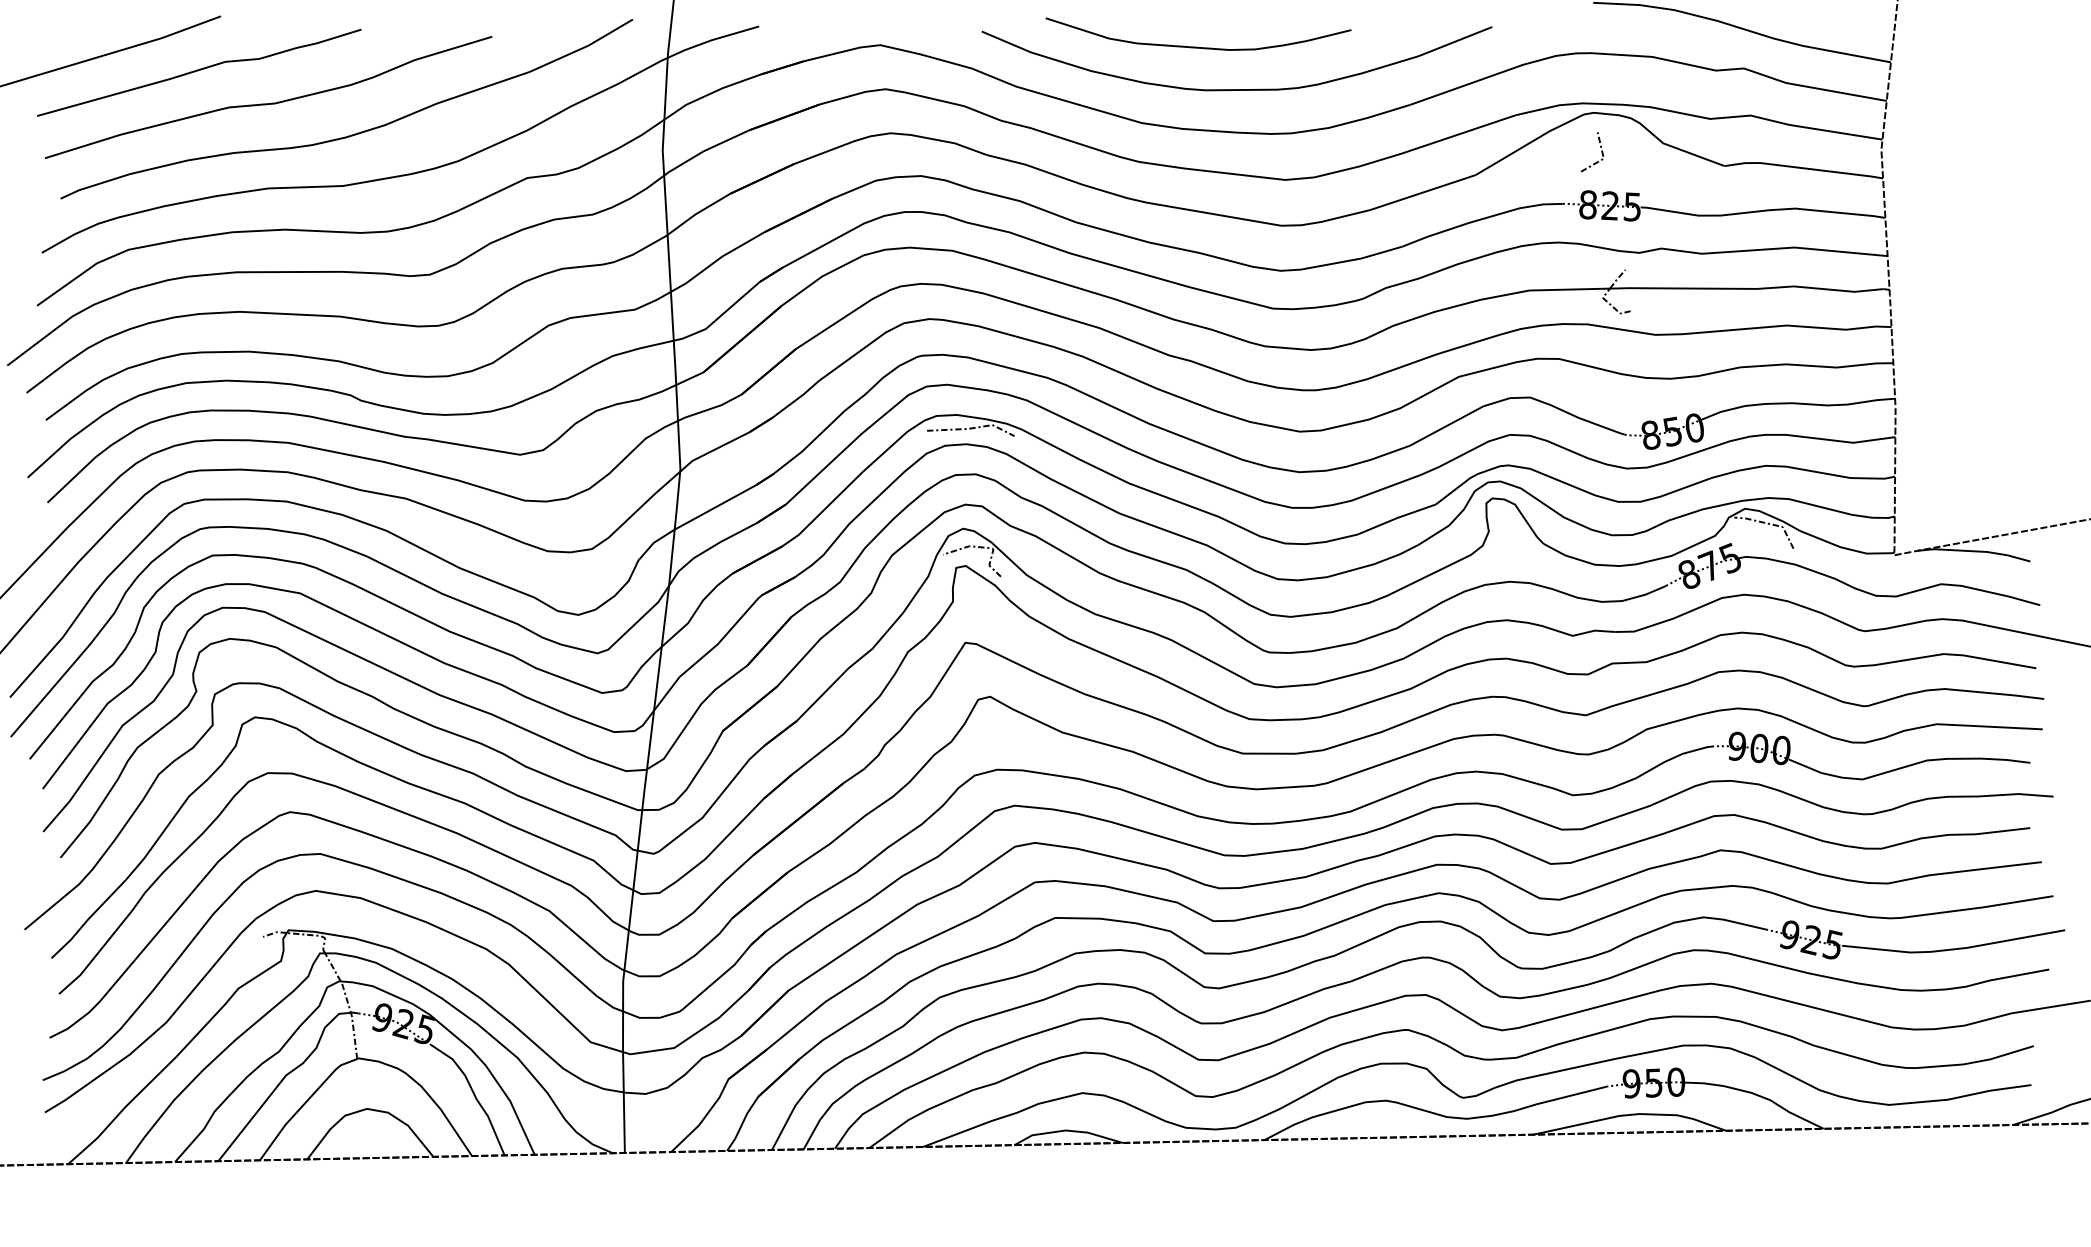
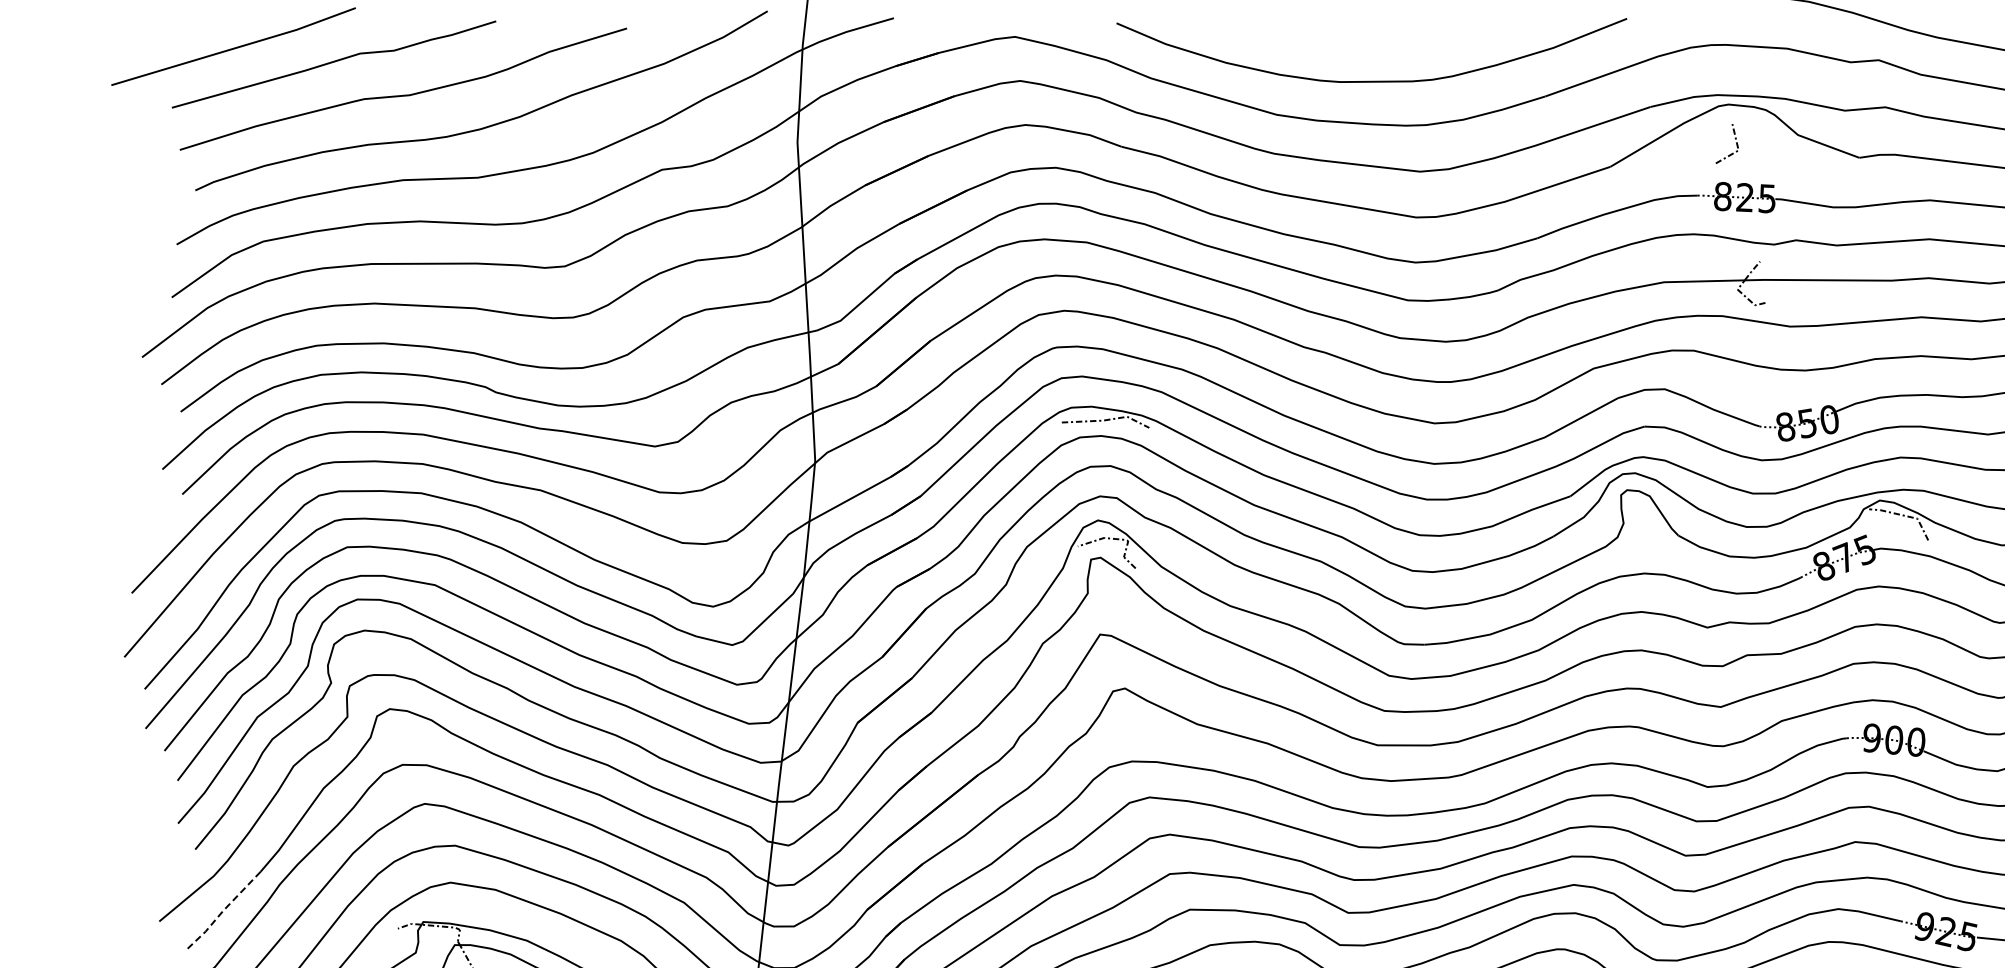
curve: (1198, 46) -> (1333, 38), removed
line: (88, 919) -> (223, 911), solid -> dashed

